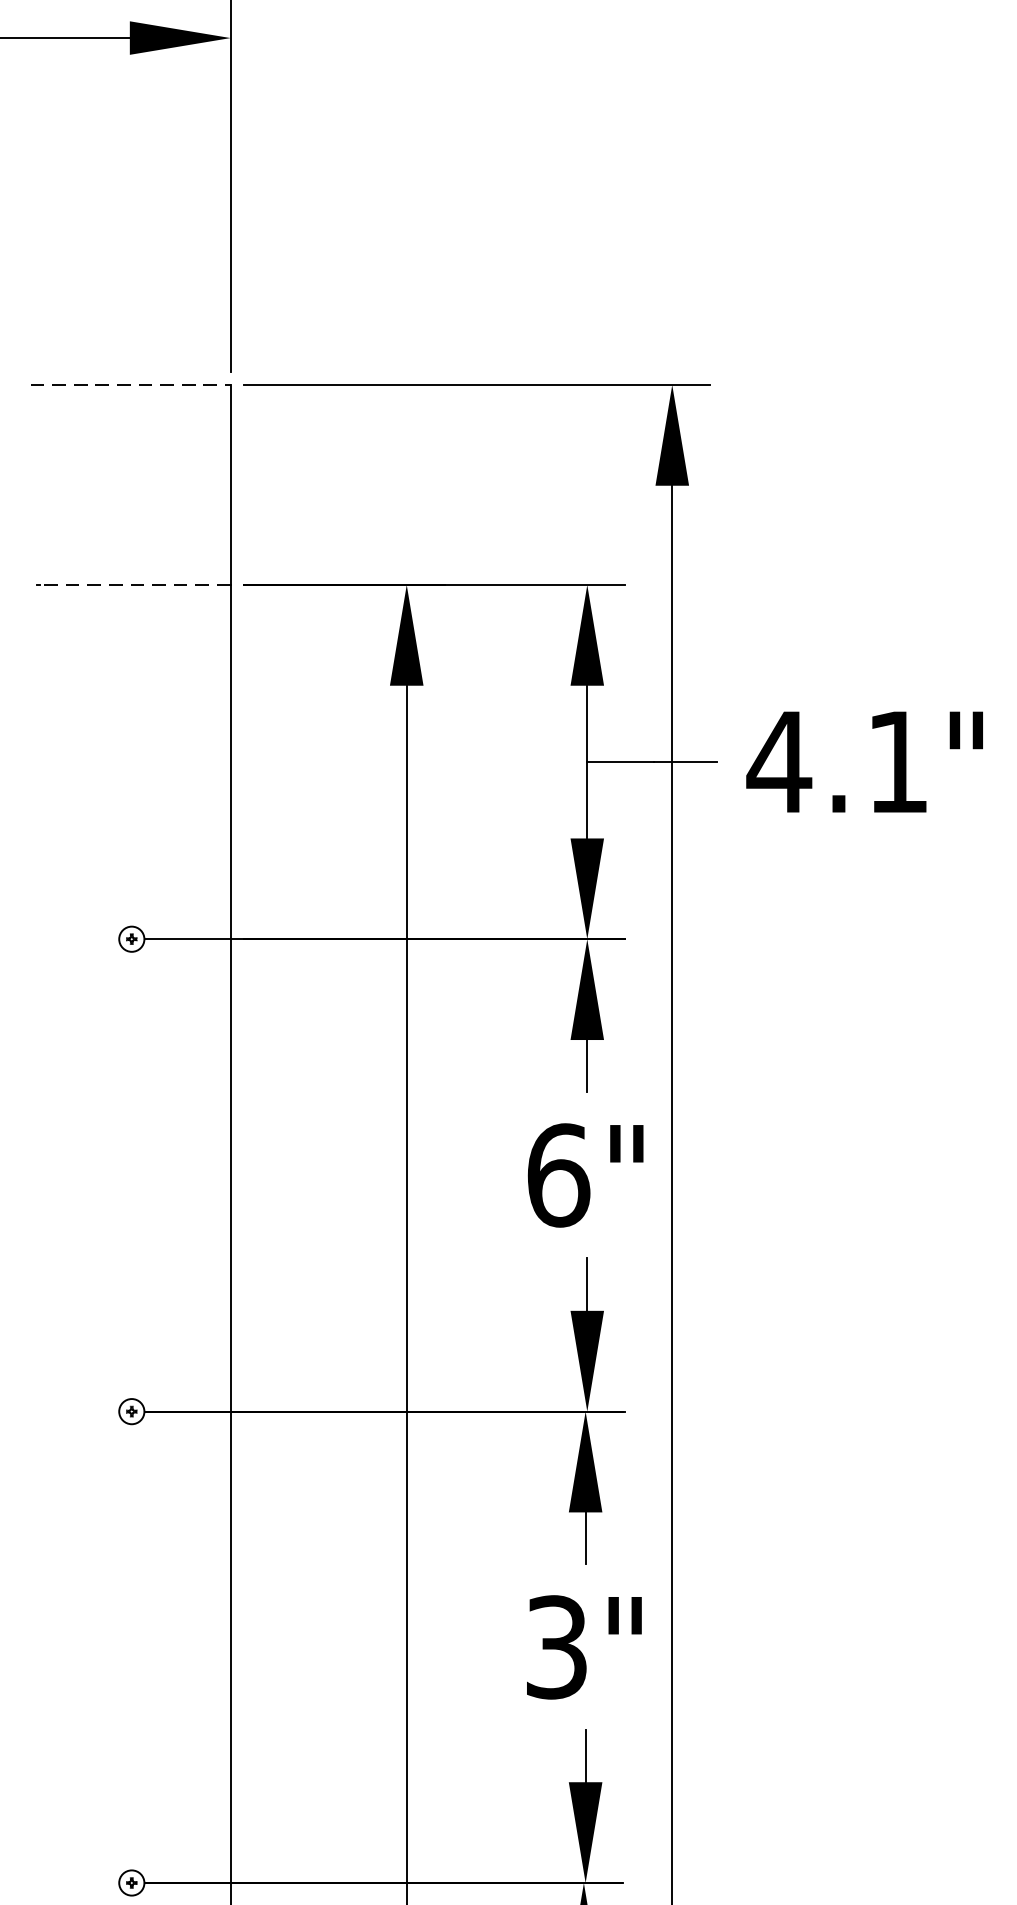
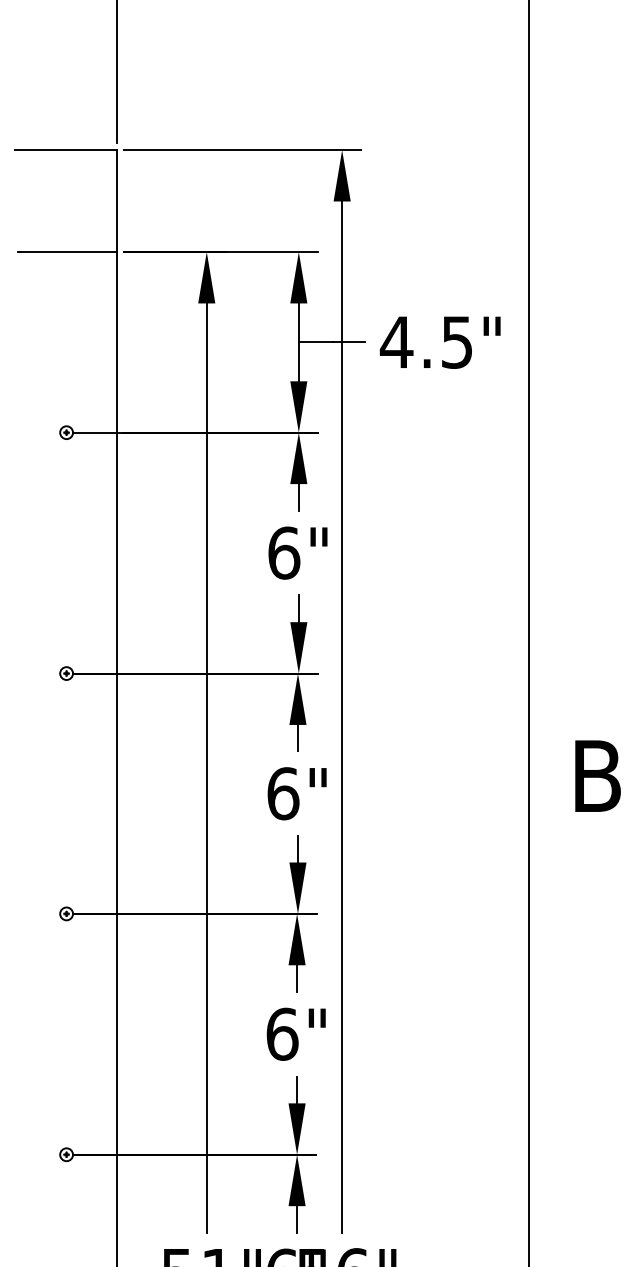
line: (131, 385) -> (66, 150), dashed -> solid
line: (135, 585) -> (68, 252), dashed -> solid
text: (896, 762) -> (456, 342), 4.1" -> 4.5"
text: (557, 1646) -> (283, 793), 3" -> 6"

